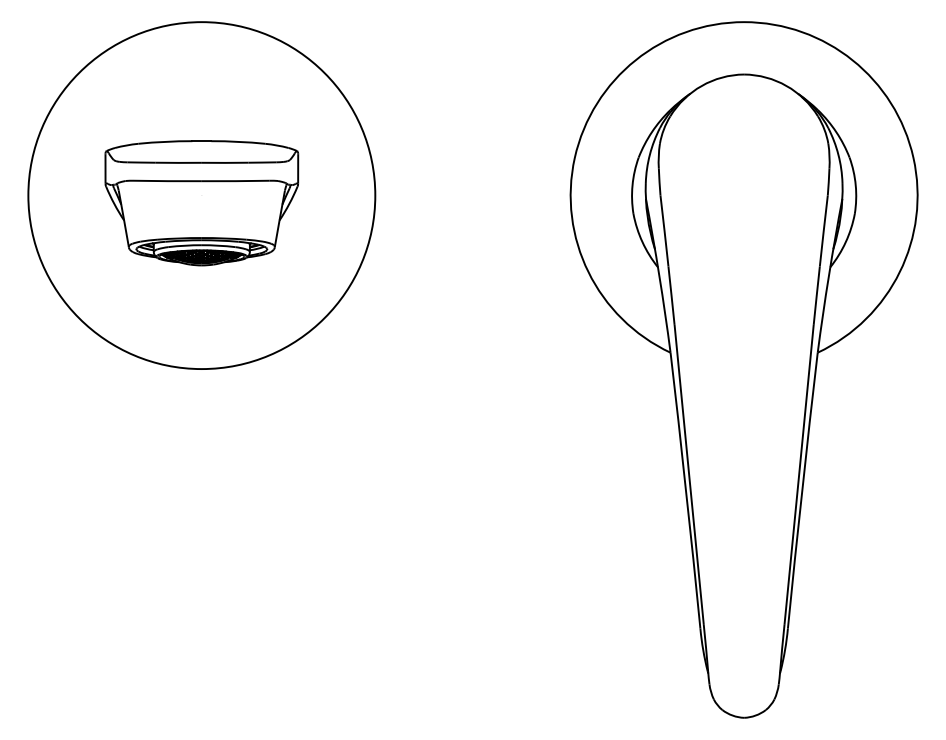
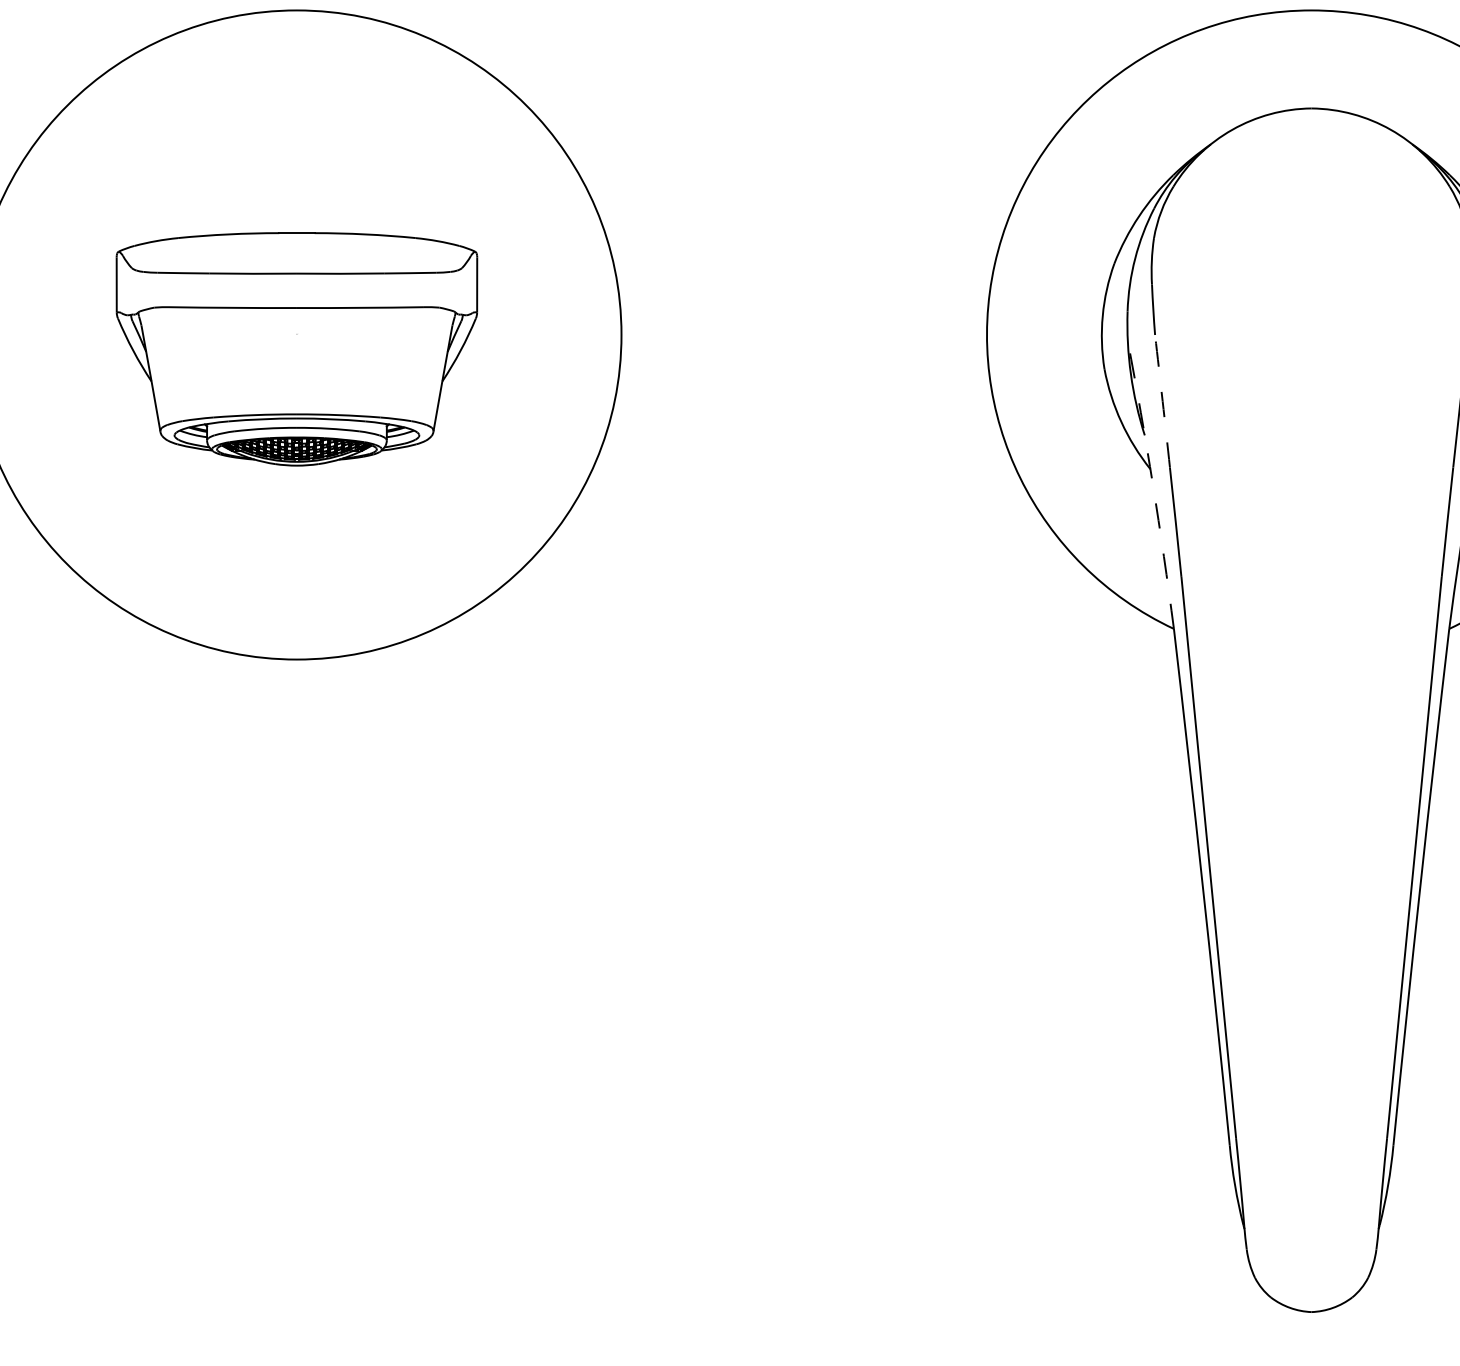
arc: (664, 231) -> (1162, 402), solid -> dashed
arc: (659, 275) -> (1153, 484), solid -> dashed

